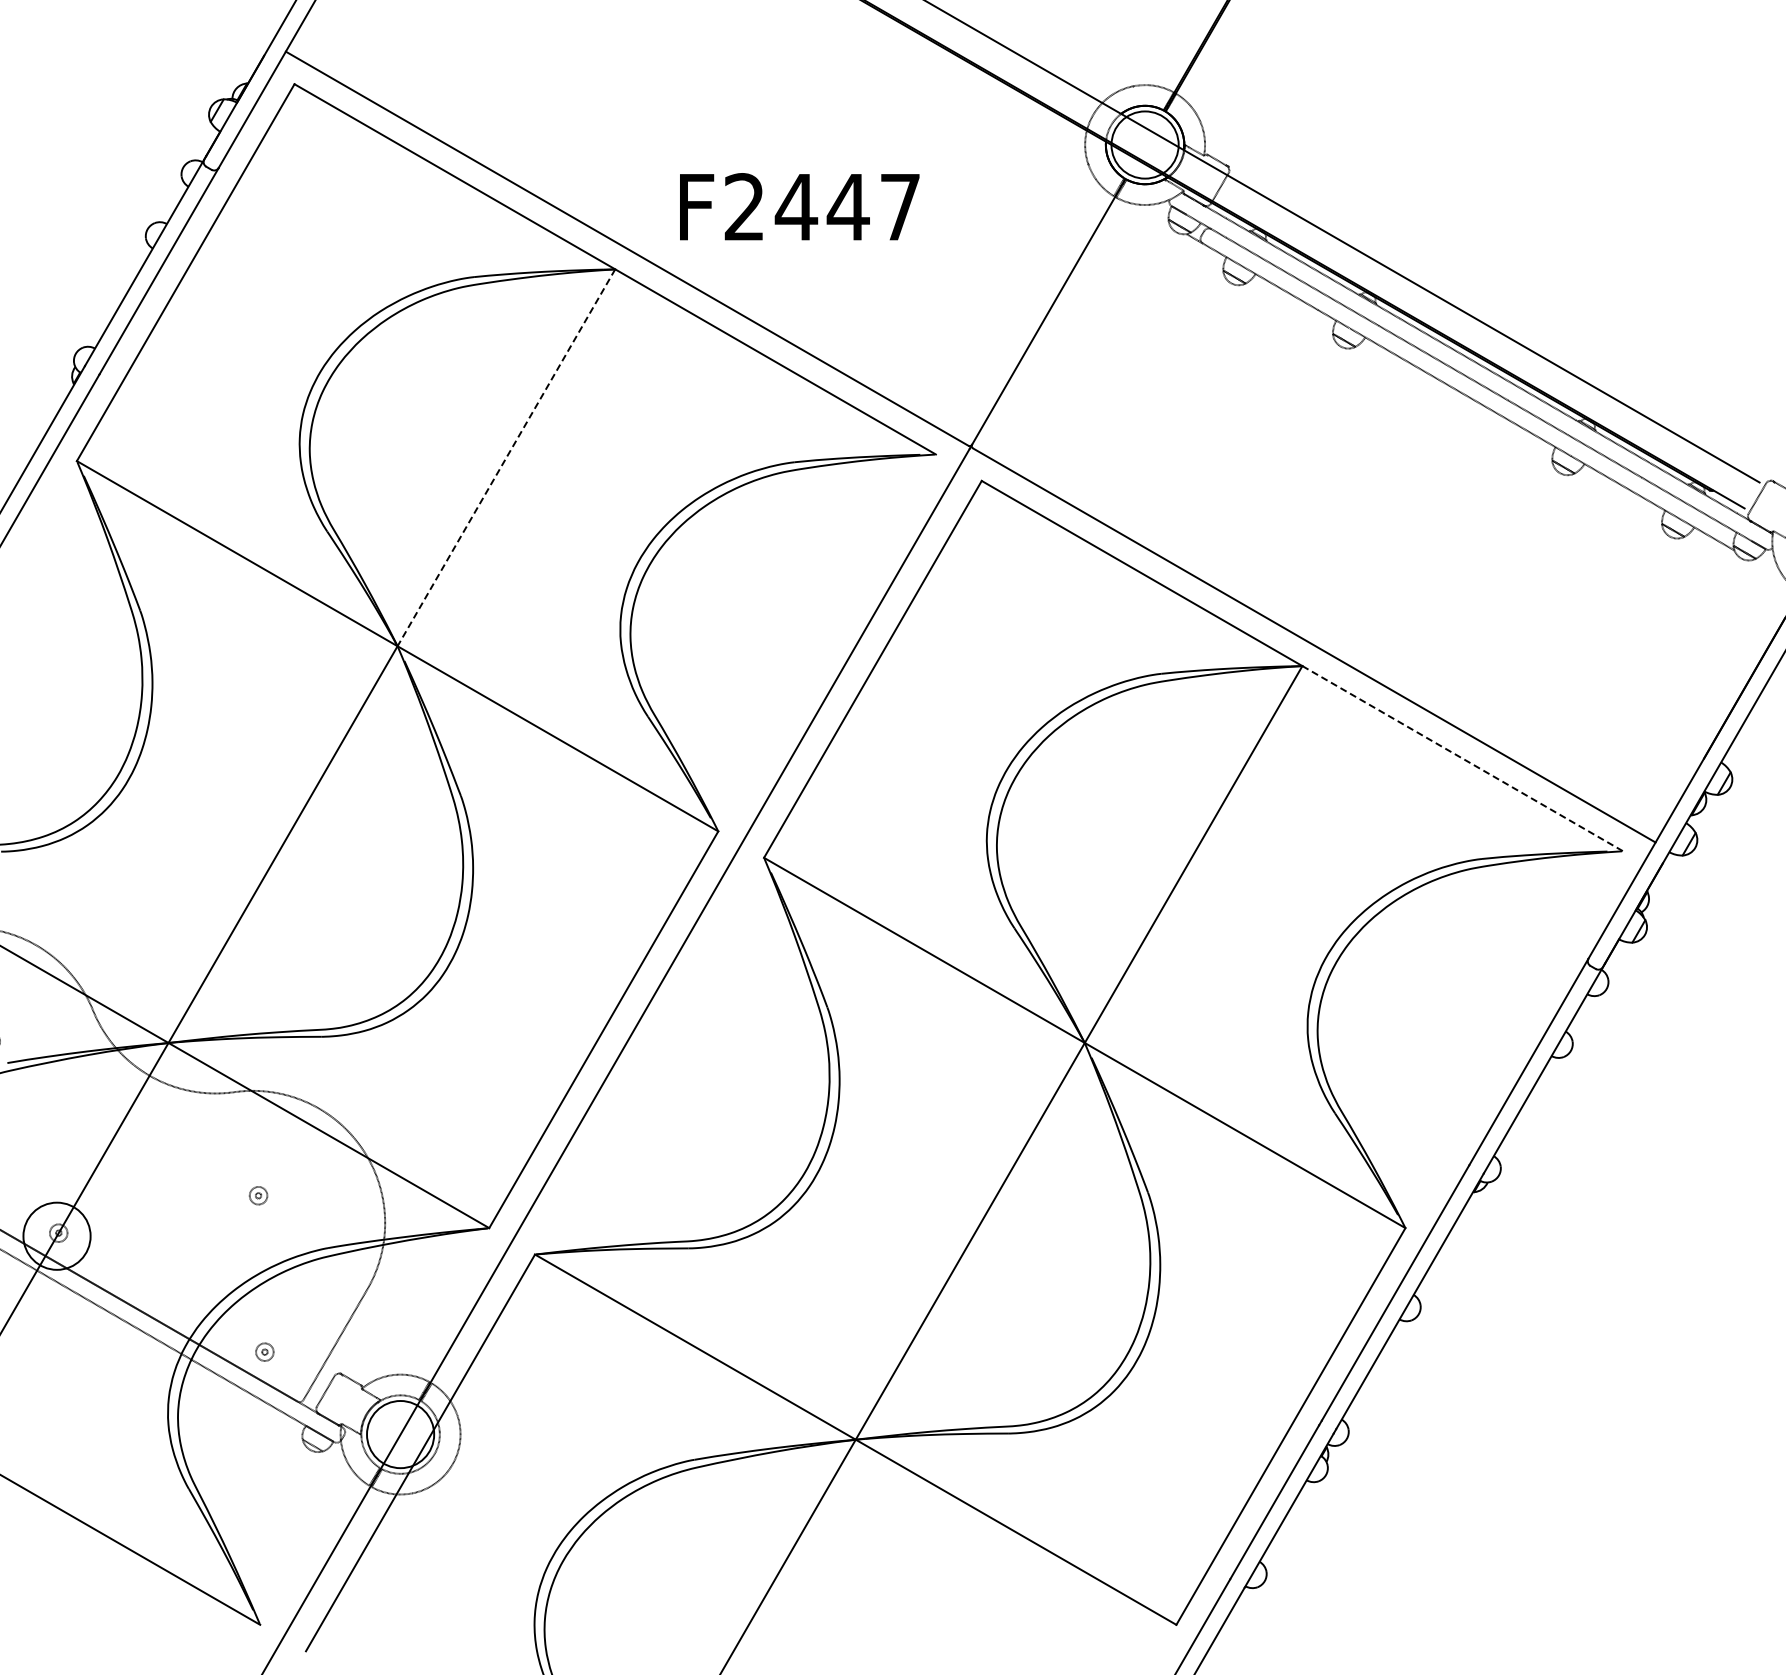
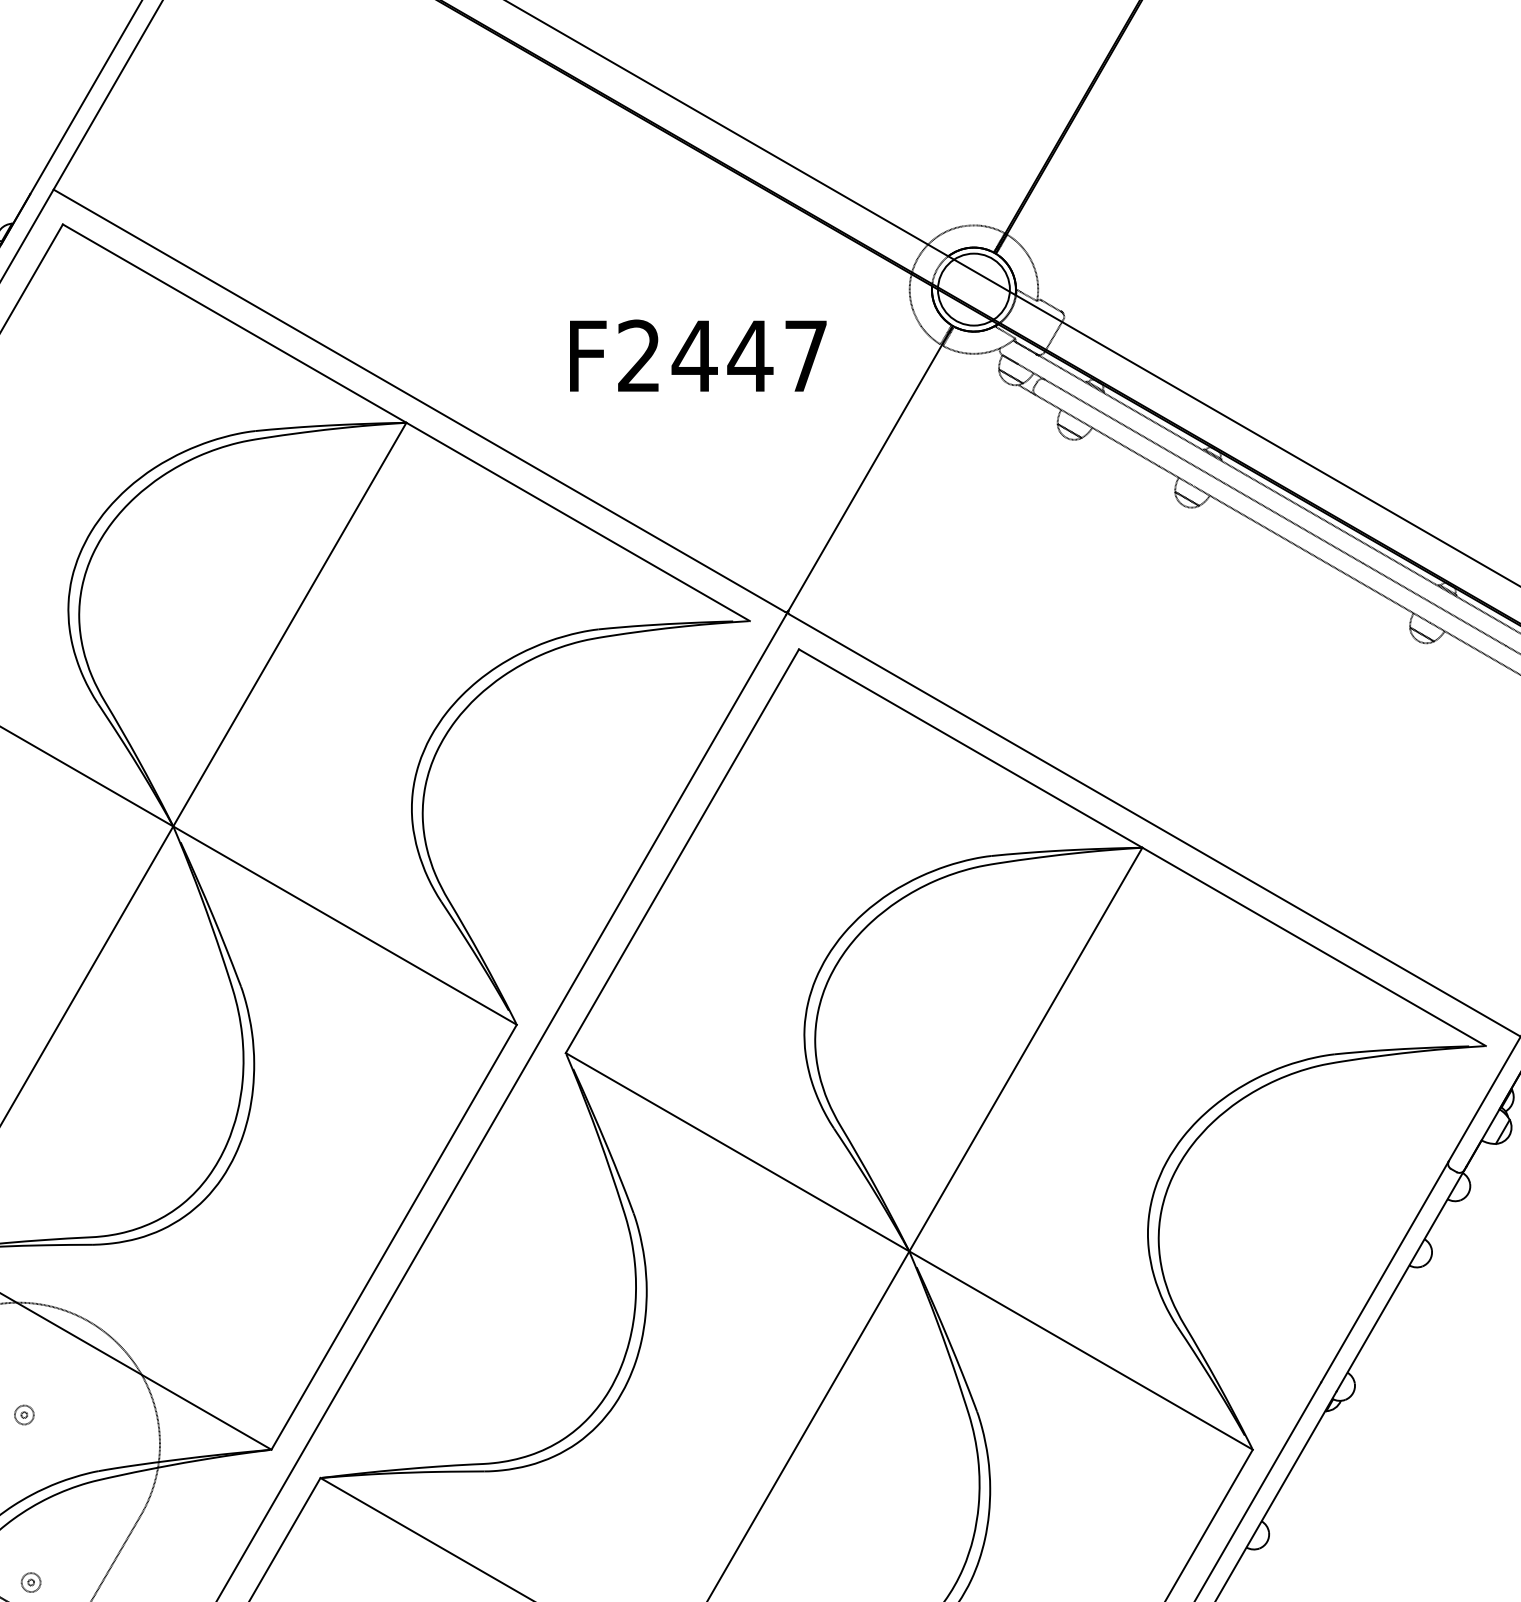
text: (799, 206) -> (698, 355), moved
line: (506, 457) -> (289, 624), dashed -> solid
line: (1463, 758) -> (1314, 946), dashed -> solid

